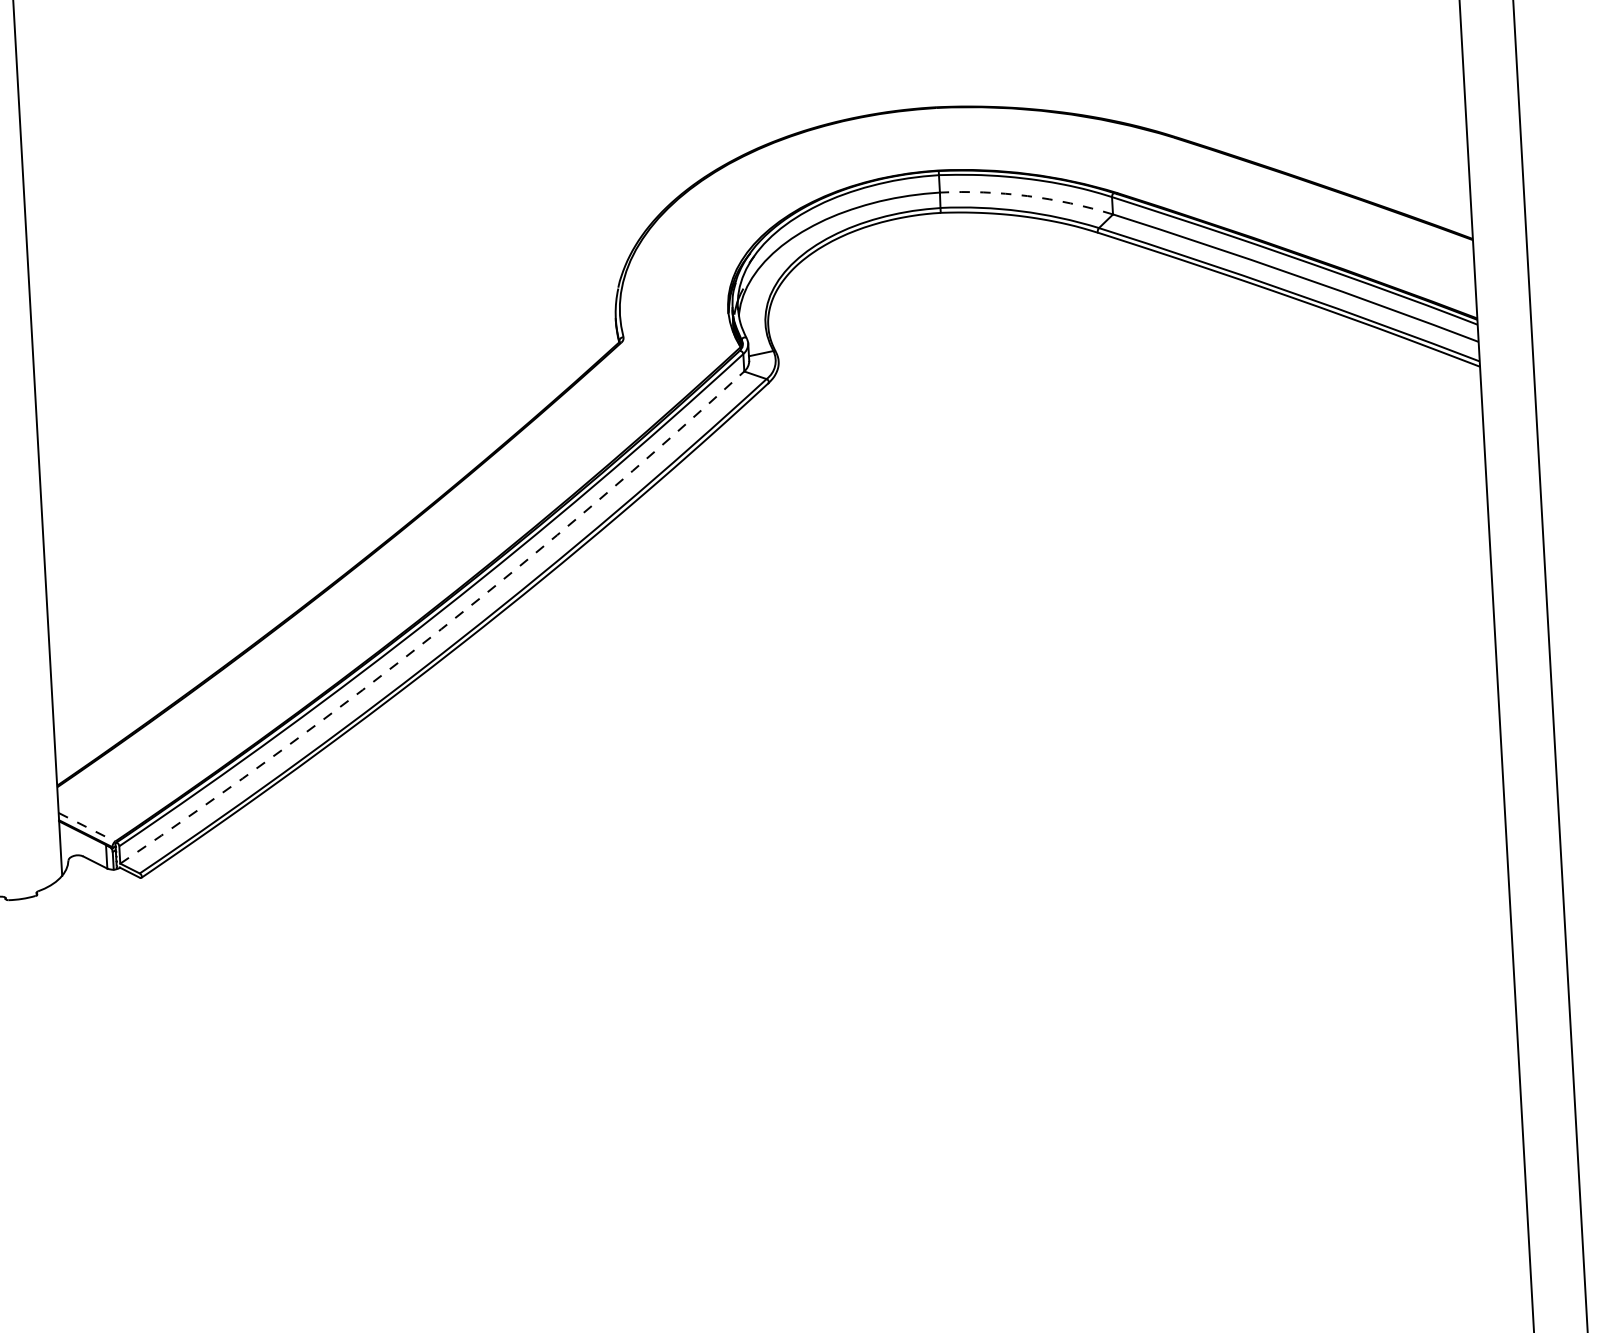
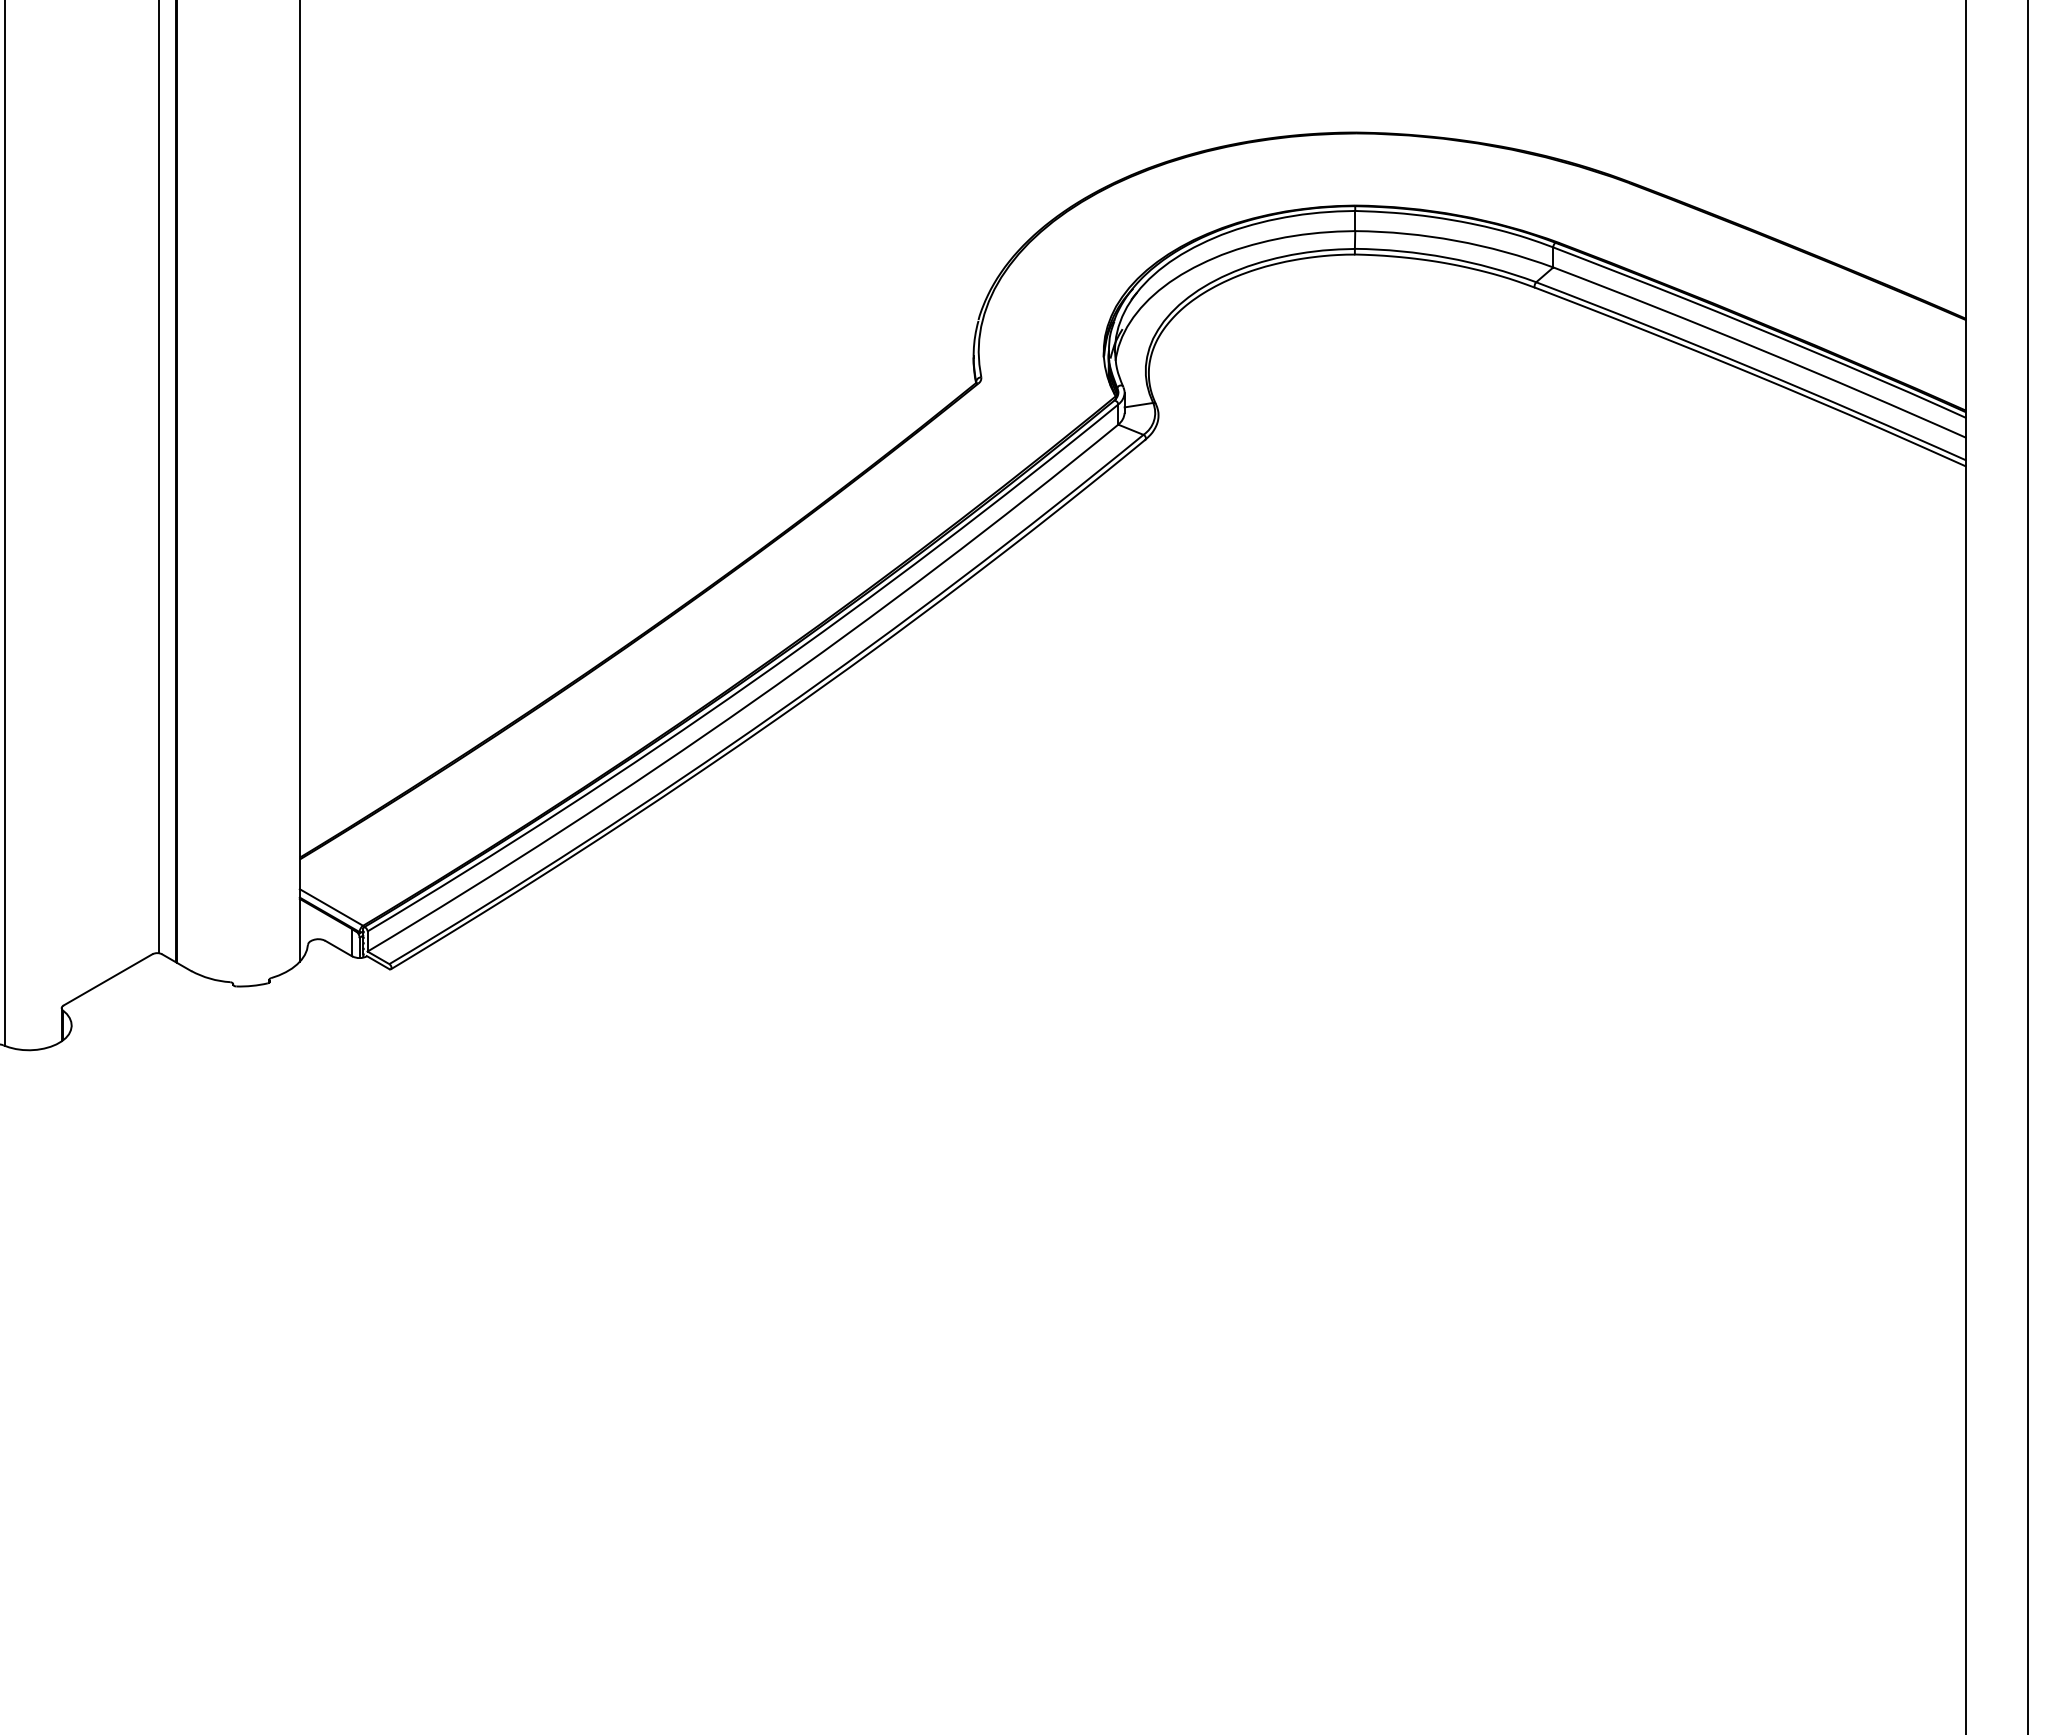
arc: (1027, 195) -> (1455, 240), dashed -> solid
arc: (441, 629) -> (752, 702), dashed -> solid
line: (86, 827) -> (331, 907), dashed -> solid

